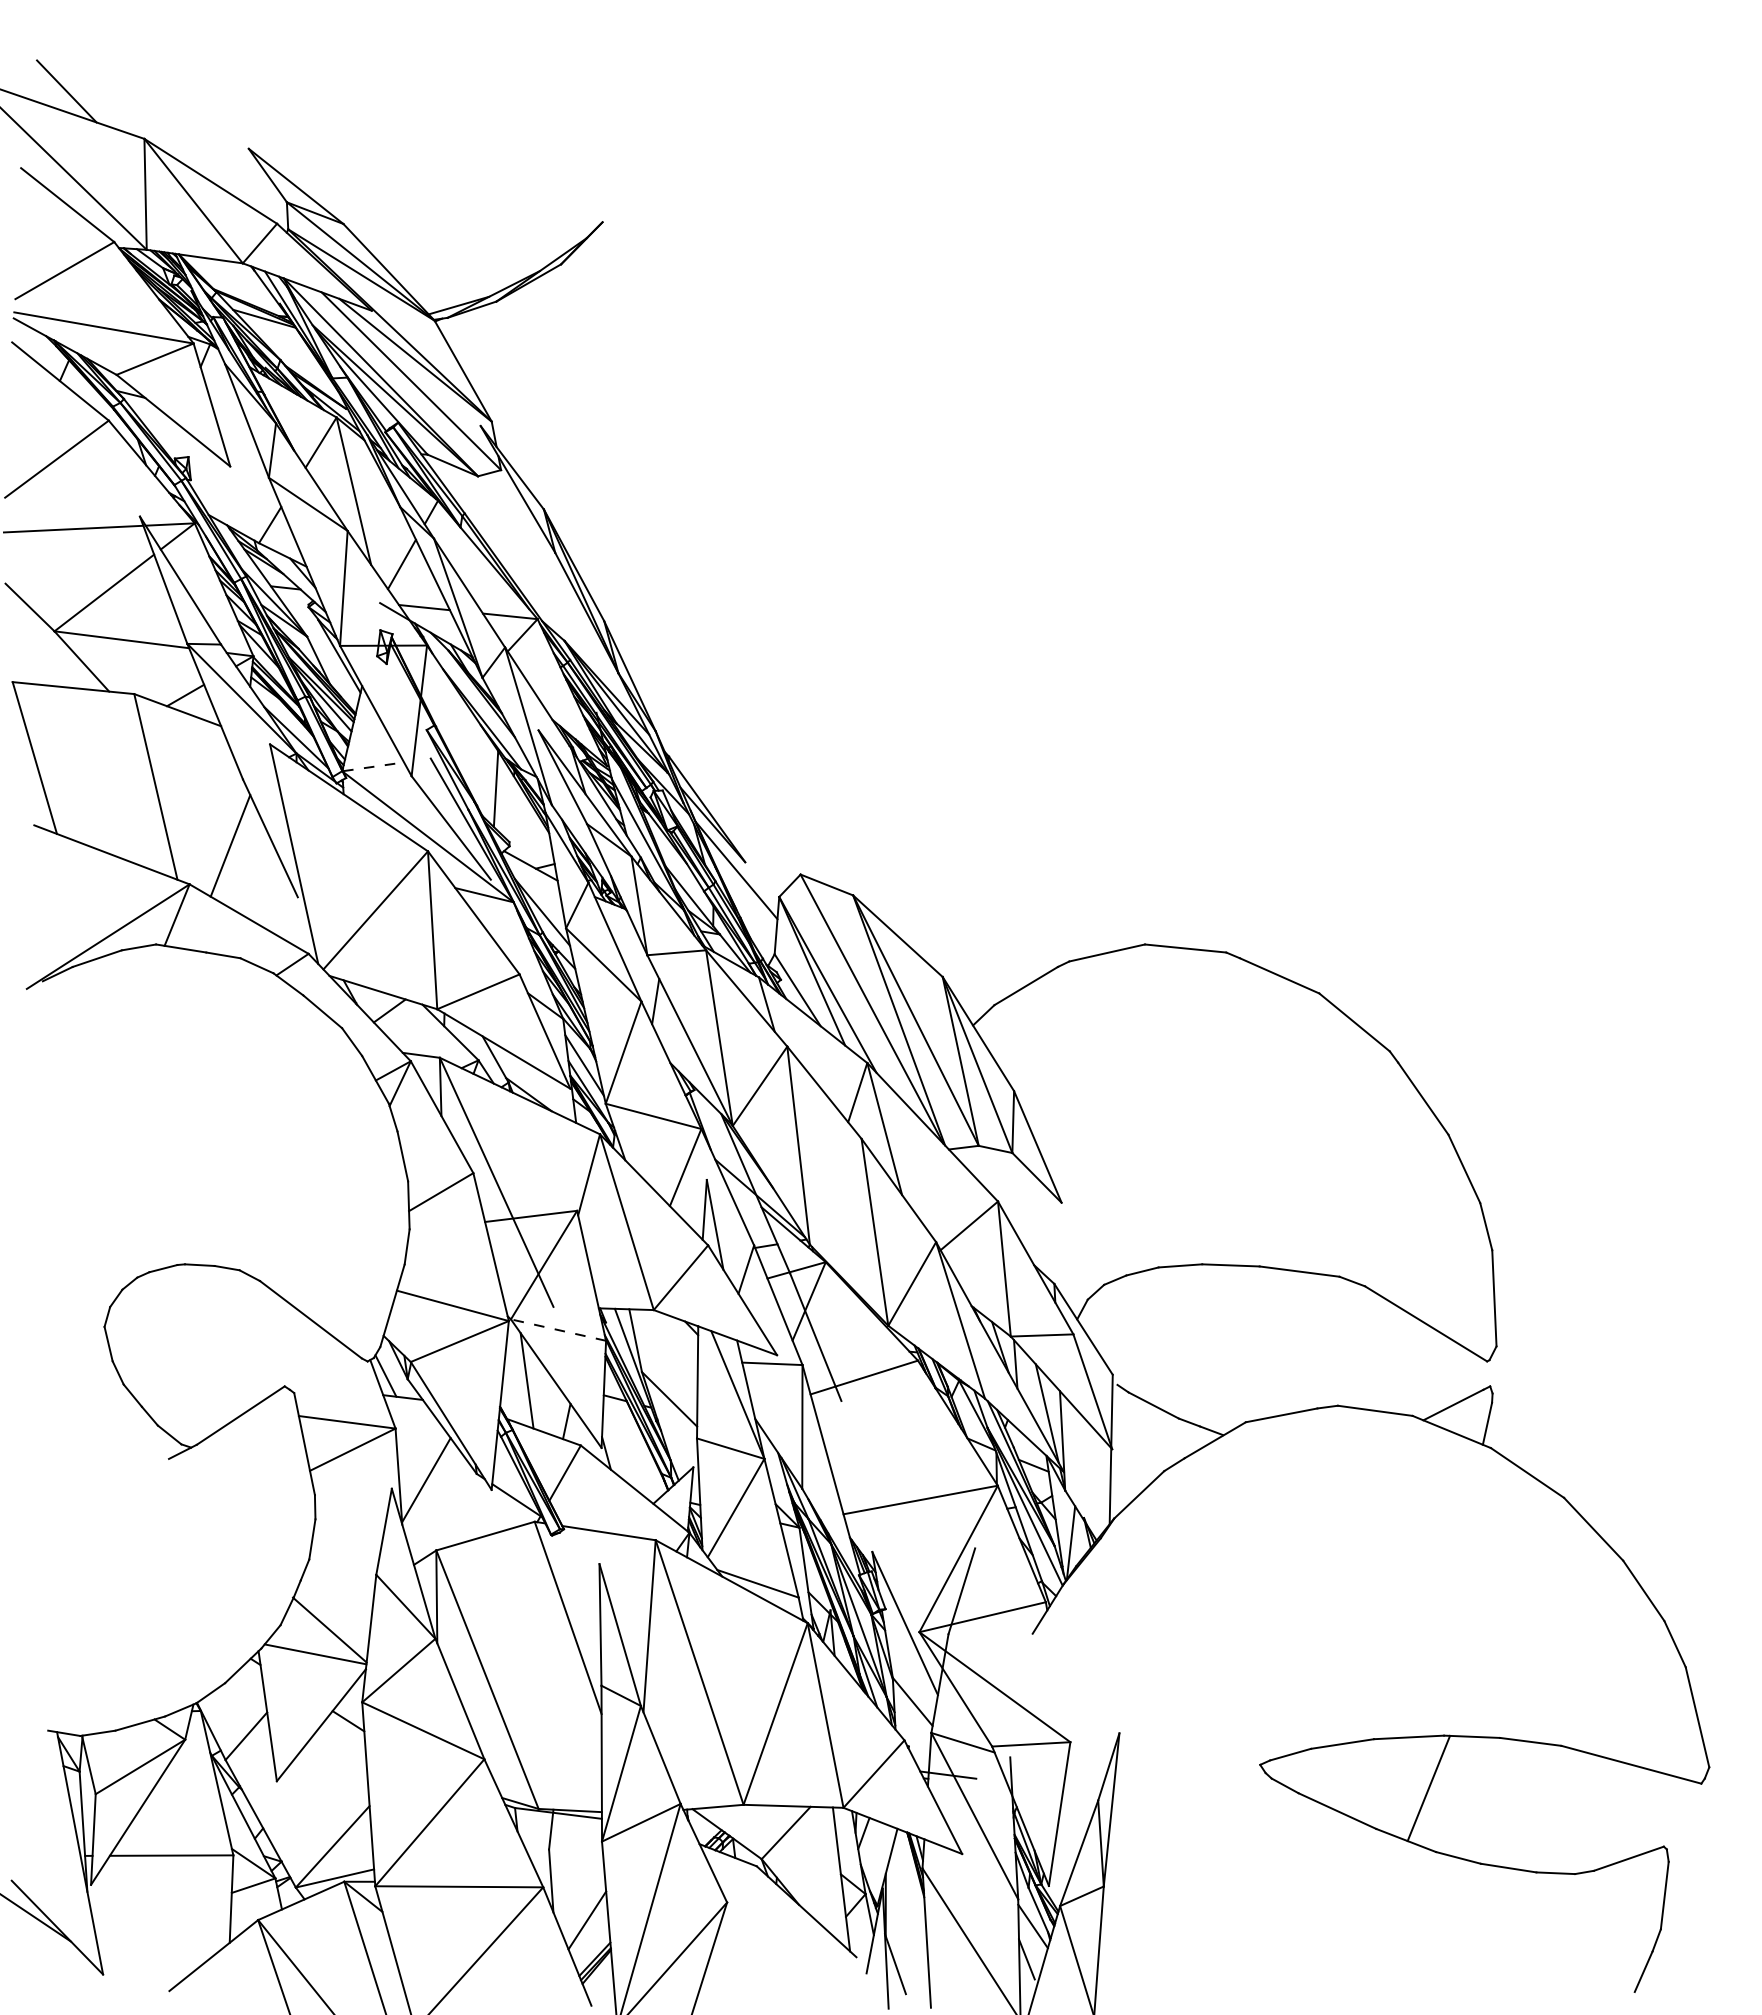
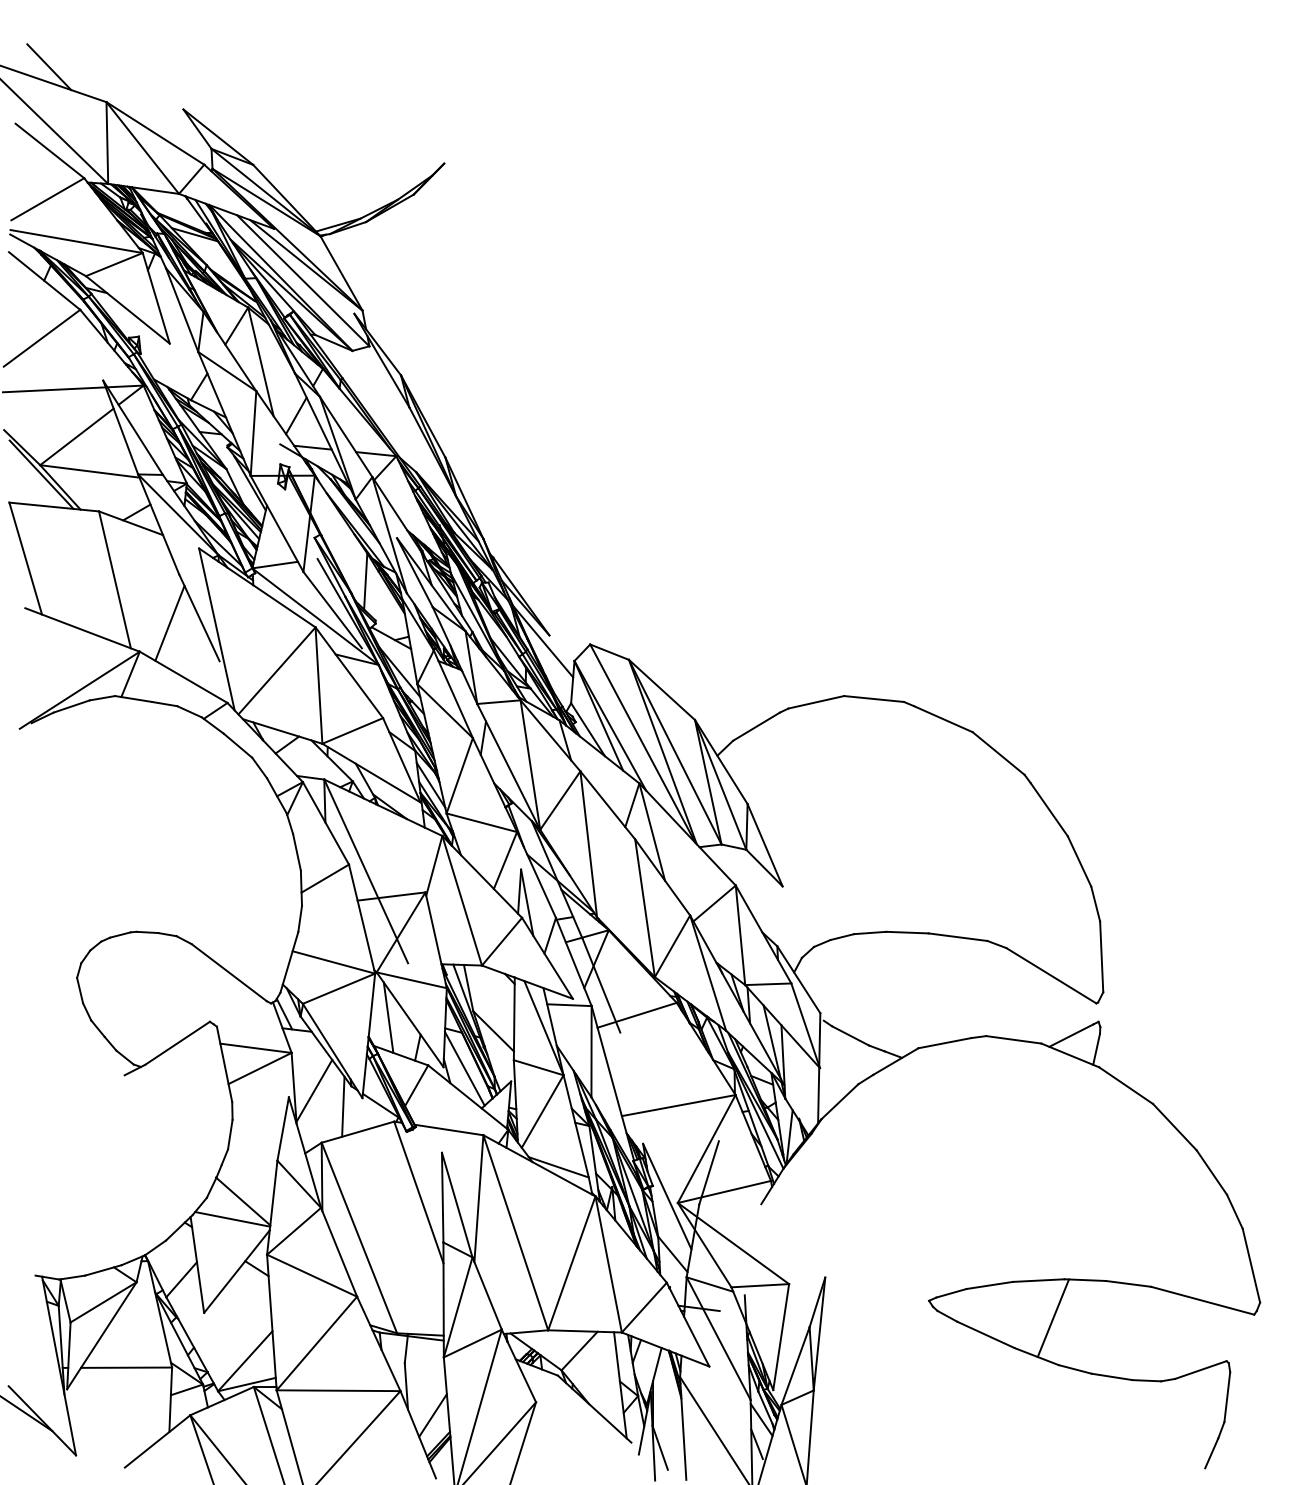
line: (56, 643) -> (41, 474), added
line: (373, 766) -> (275, 564), dashed -> solid
line: (558, 1330) -> (411, 980), dashed -> solid
line: (630, 1450) -> (464, 1069), added
line: (465, 1501) -> (343, 1106), added

